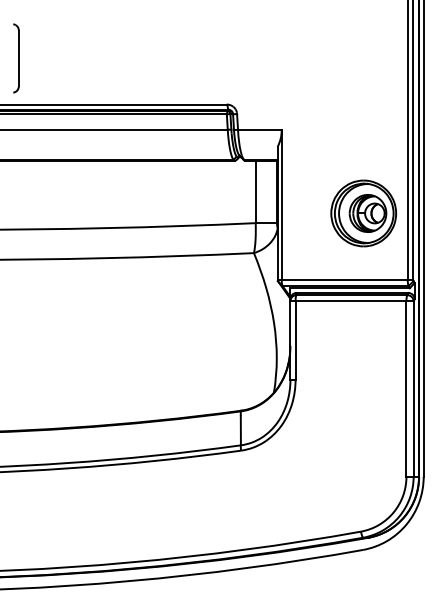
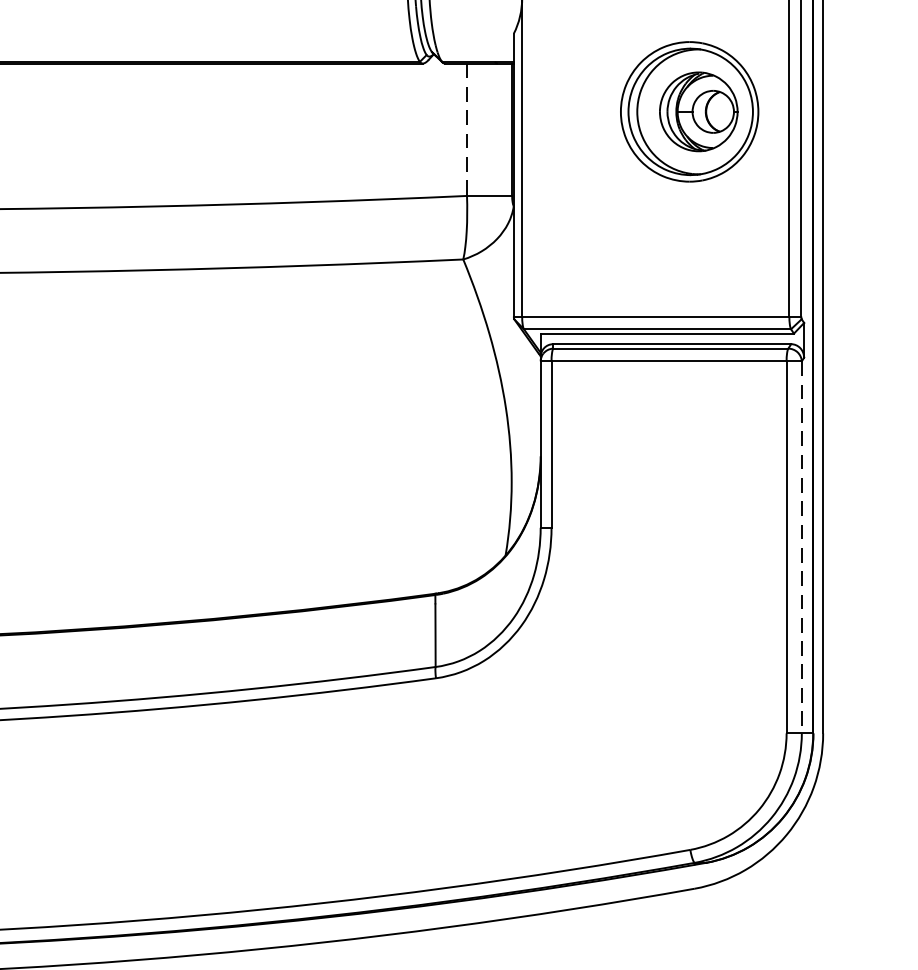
line: (255, 192) -> (466, 130), solid -> dashed
part: (363, 213) -> (689, 111), moved
line: (413, 388) -> (801, 546), solid -> dashed

